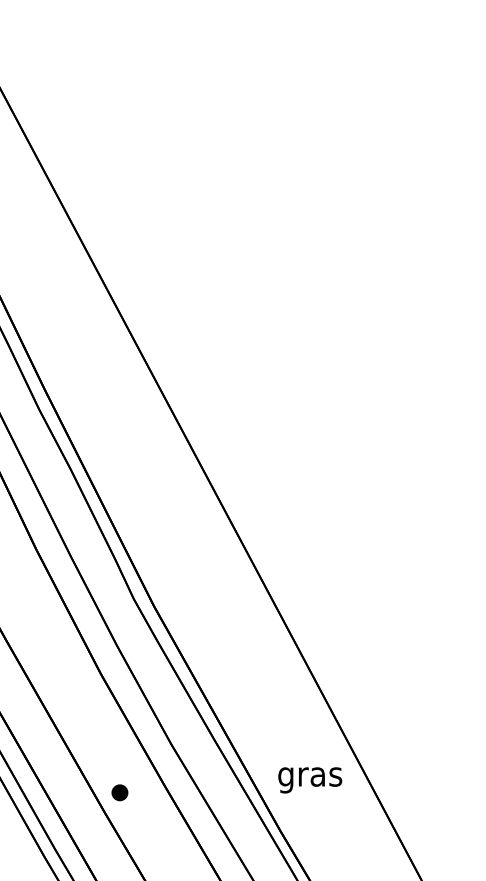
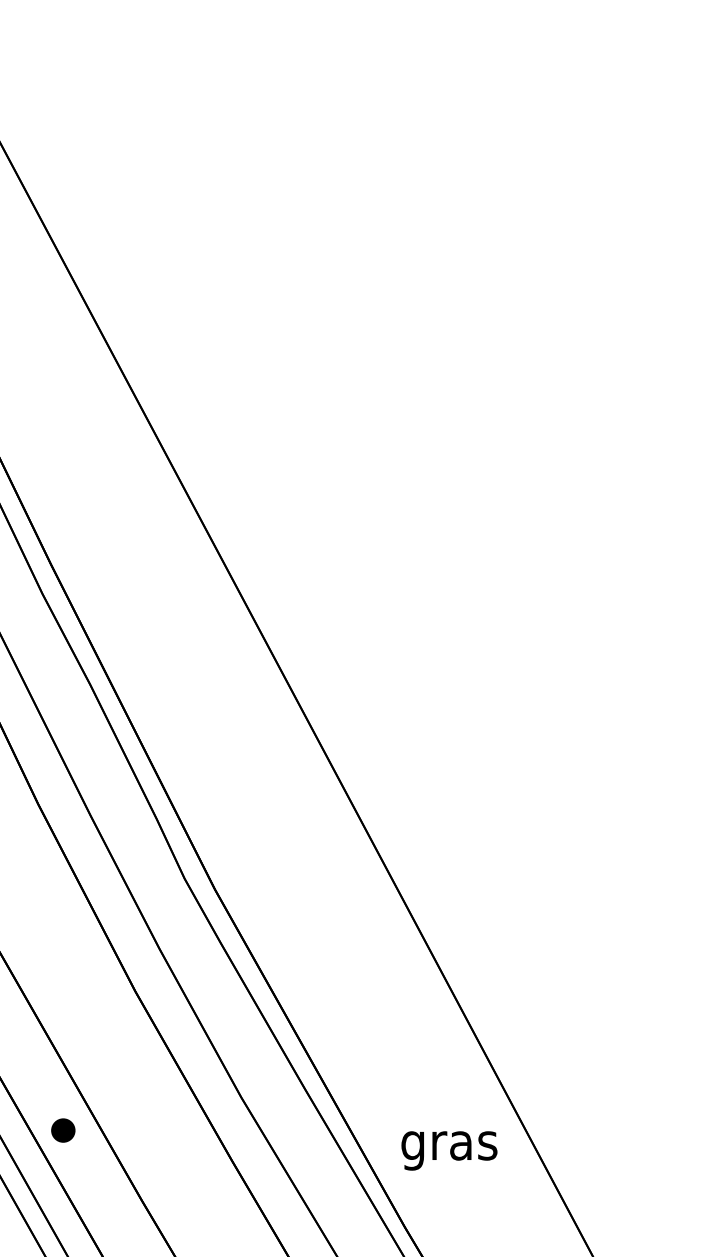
part: (119, 792) -> (62, 1130), moved

